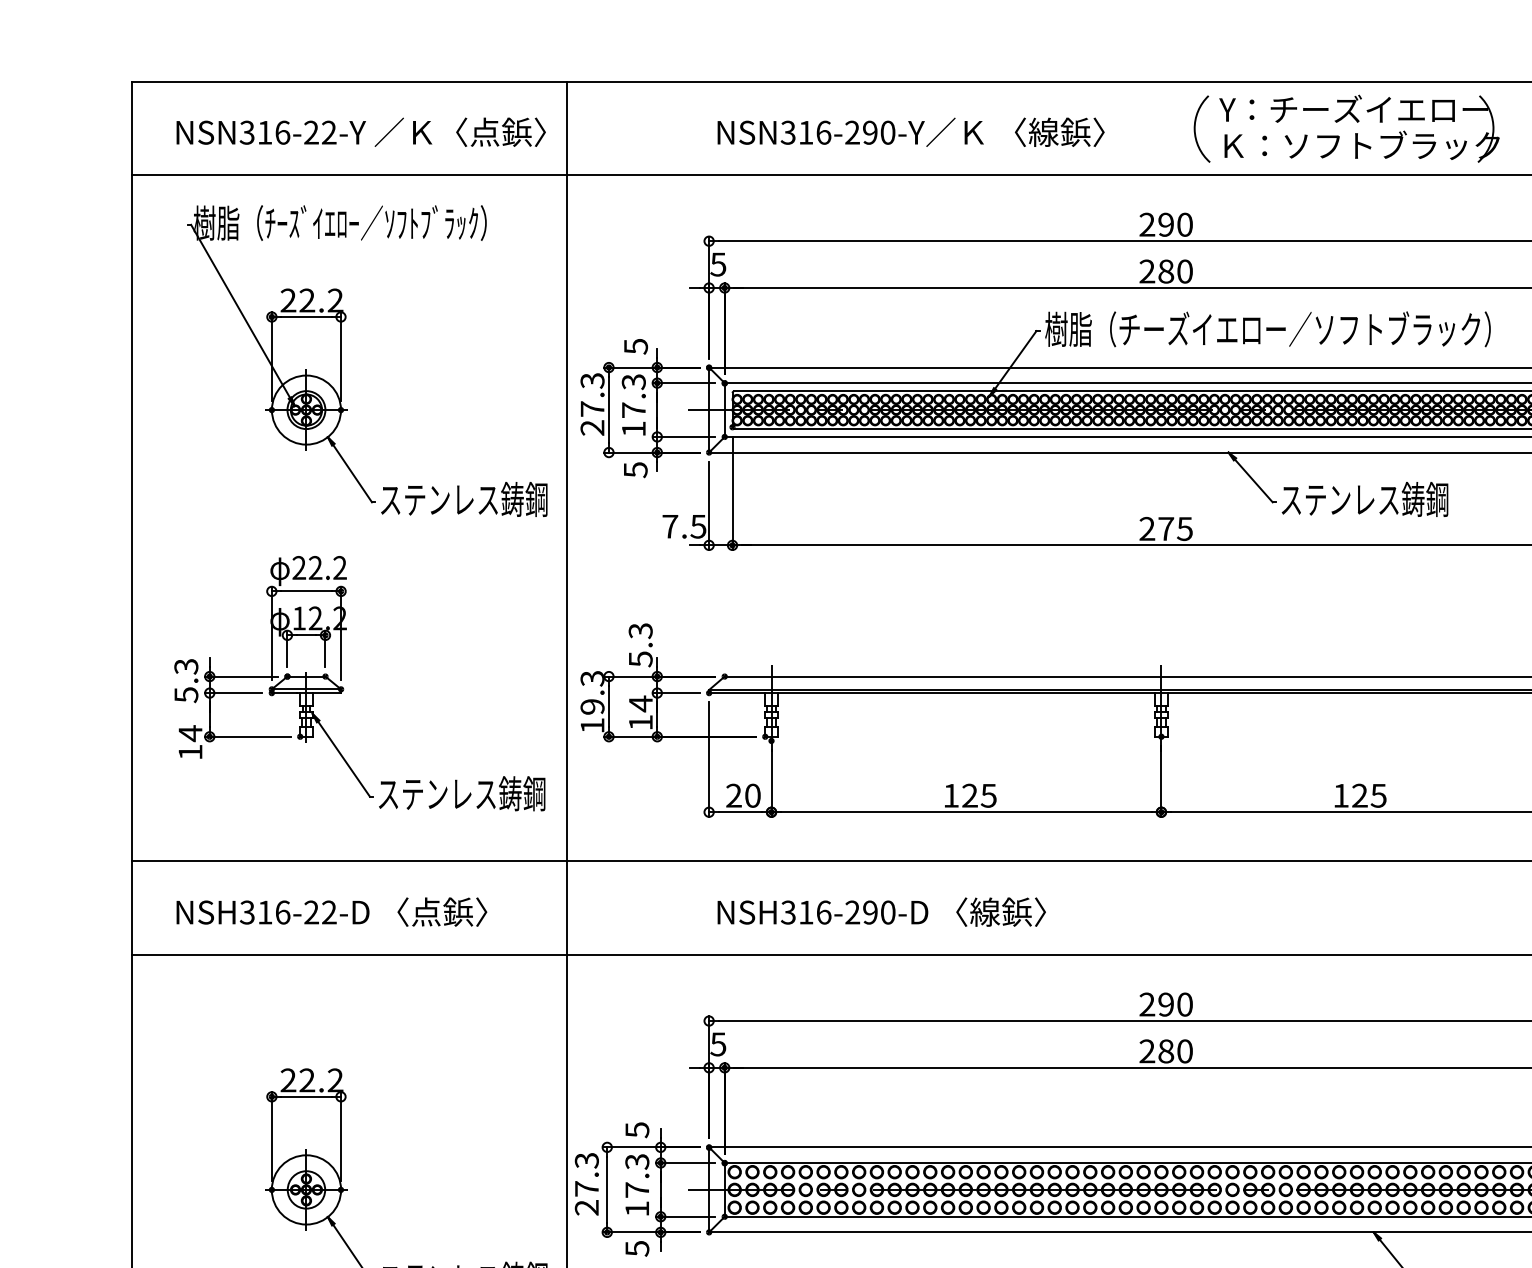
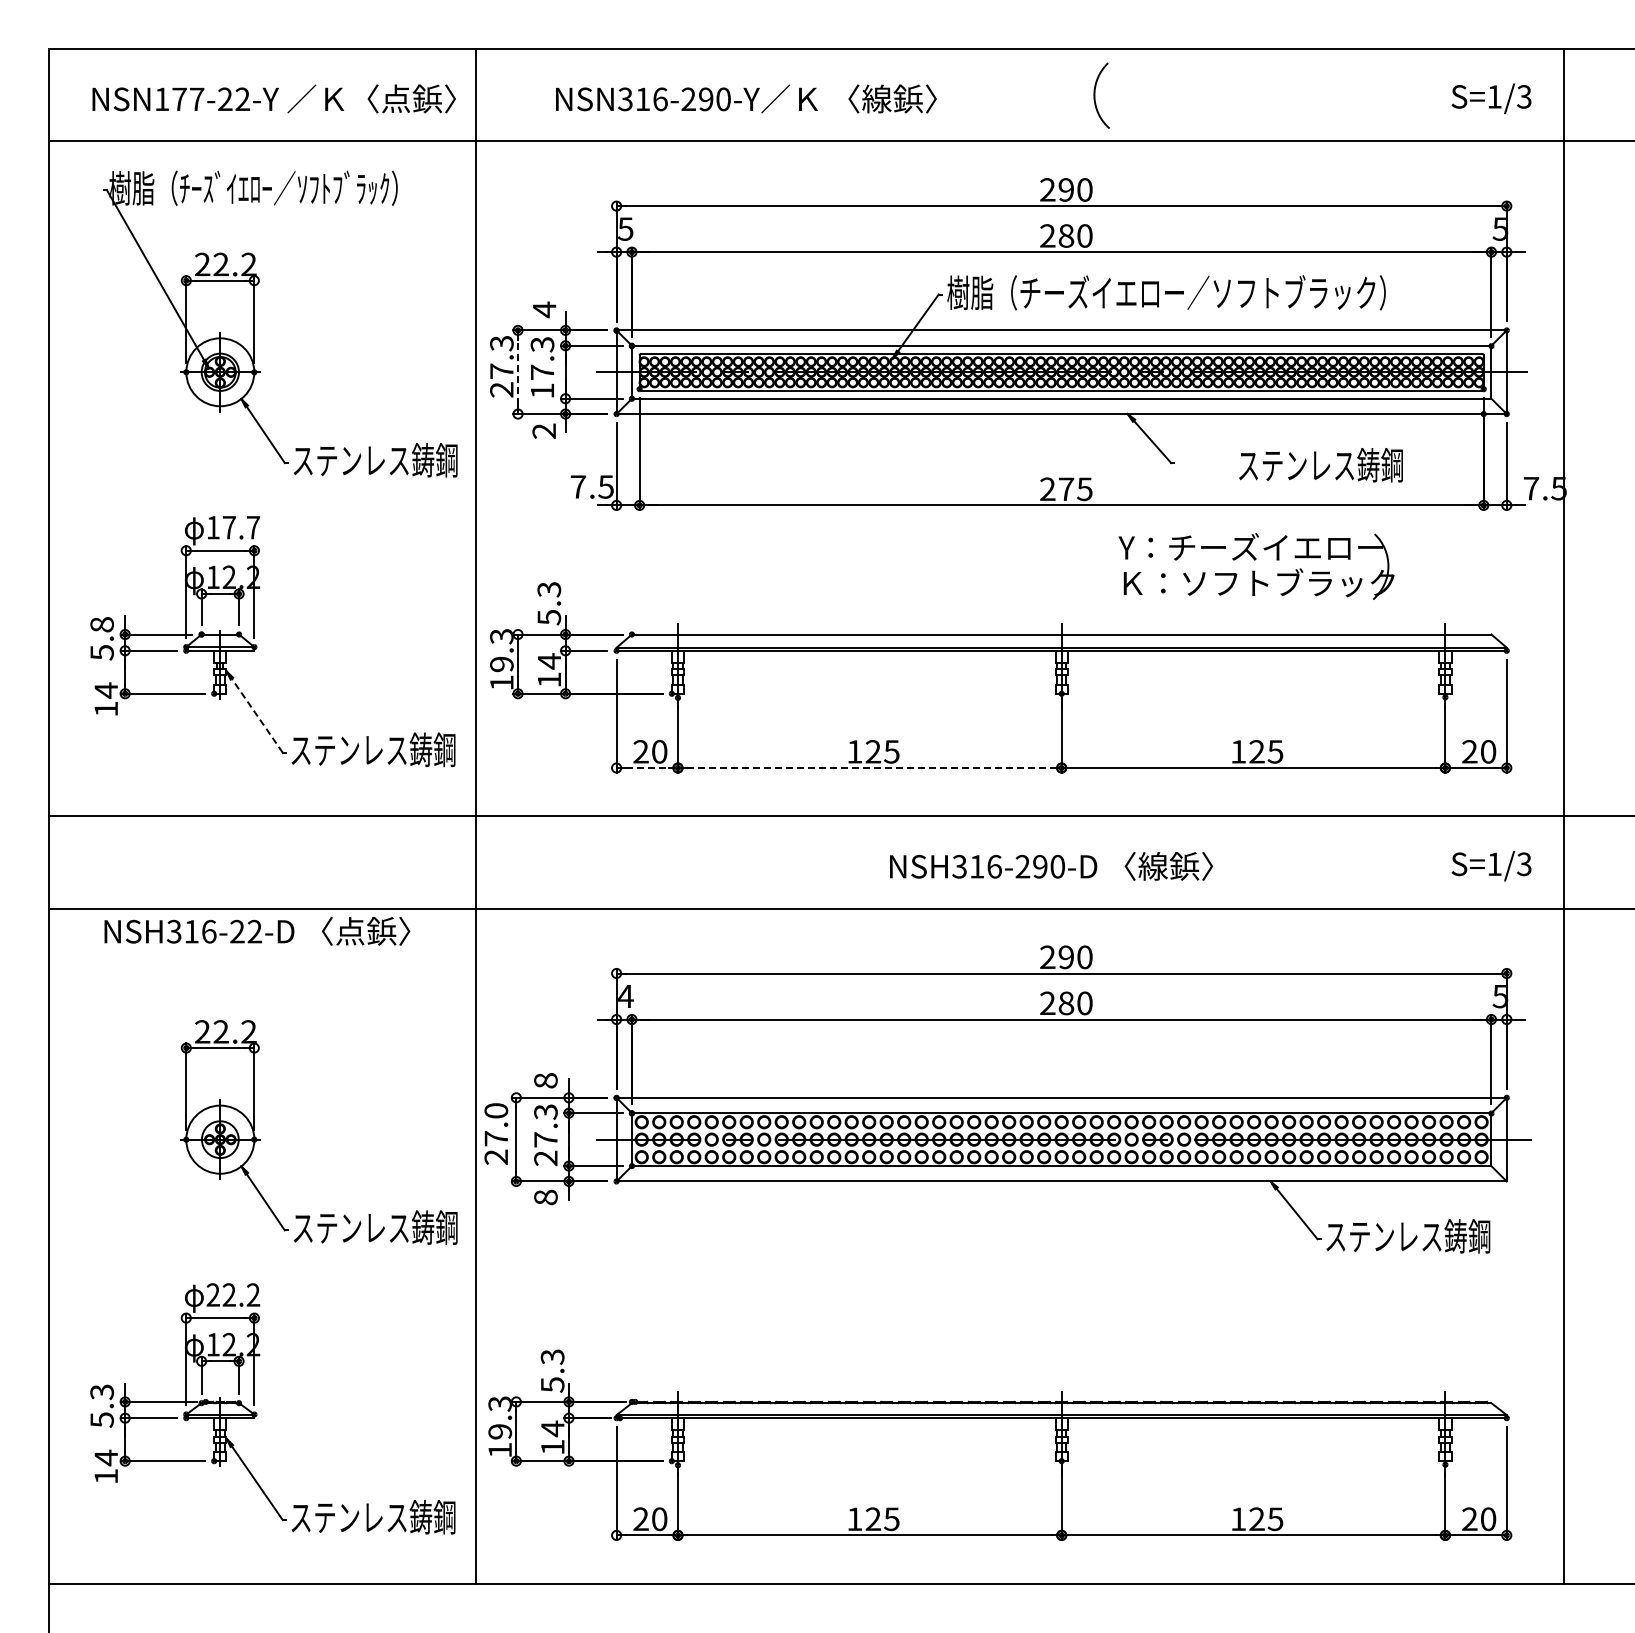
part: (1359, 128) -> (1256, 566), moved
text: (911, 131) -> (746, 98), moved
text: (264, 132) -> (179, 99), NSN316-22-Y -> NSN177-22-Y
text: (635, 346) -> (544, 309), 5 -> 4
line: (609, 410) -> (518, 372), solid -> dashed
text: (635, 470) -> (544, 431), 5 -> 2
text: (1364, 499) -> (1320, 465), moved
text: (319, 567) -> (233, 527), 22.2 -> 17.7
text: (185, 666) -> (101, 624), 5.3 -> 5.8
line: (342, 756) -> (255, 713), solid -> dashed
line: (740, 812) -> (647, 768), solid -> dashed
line: (966, 812) -> (869, 768), solid -> dashed
text: (332, 912) -> (257, 931), moved
text: (881, 912) -> (1051, 866), moved
text: (719, 1044) -> (626, 996), 5 -> 4
text: (636, 1129) -> (545, 1080), 5 -> 8
text: (587, 1160) -> (496, 1110), 27.3 -> 27.0
text: (636, 1209) -> (545, 1158), 17.3 -> 27.3
text: (636, 1248) -> (545, 1197), 5 -> 8

